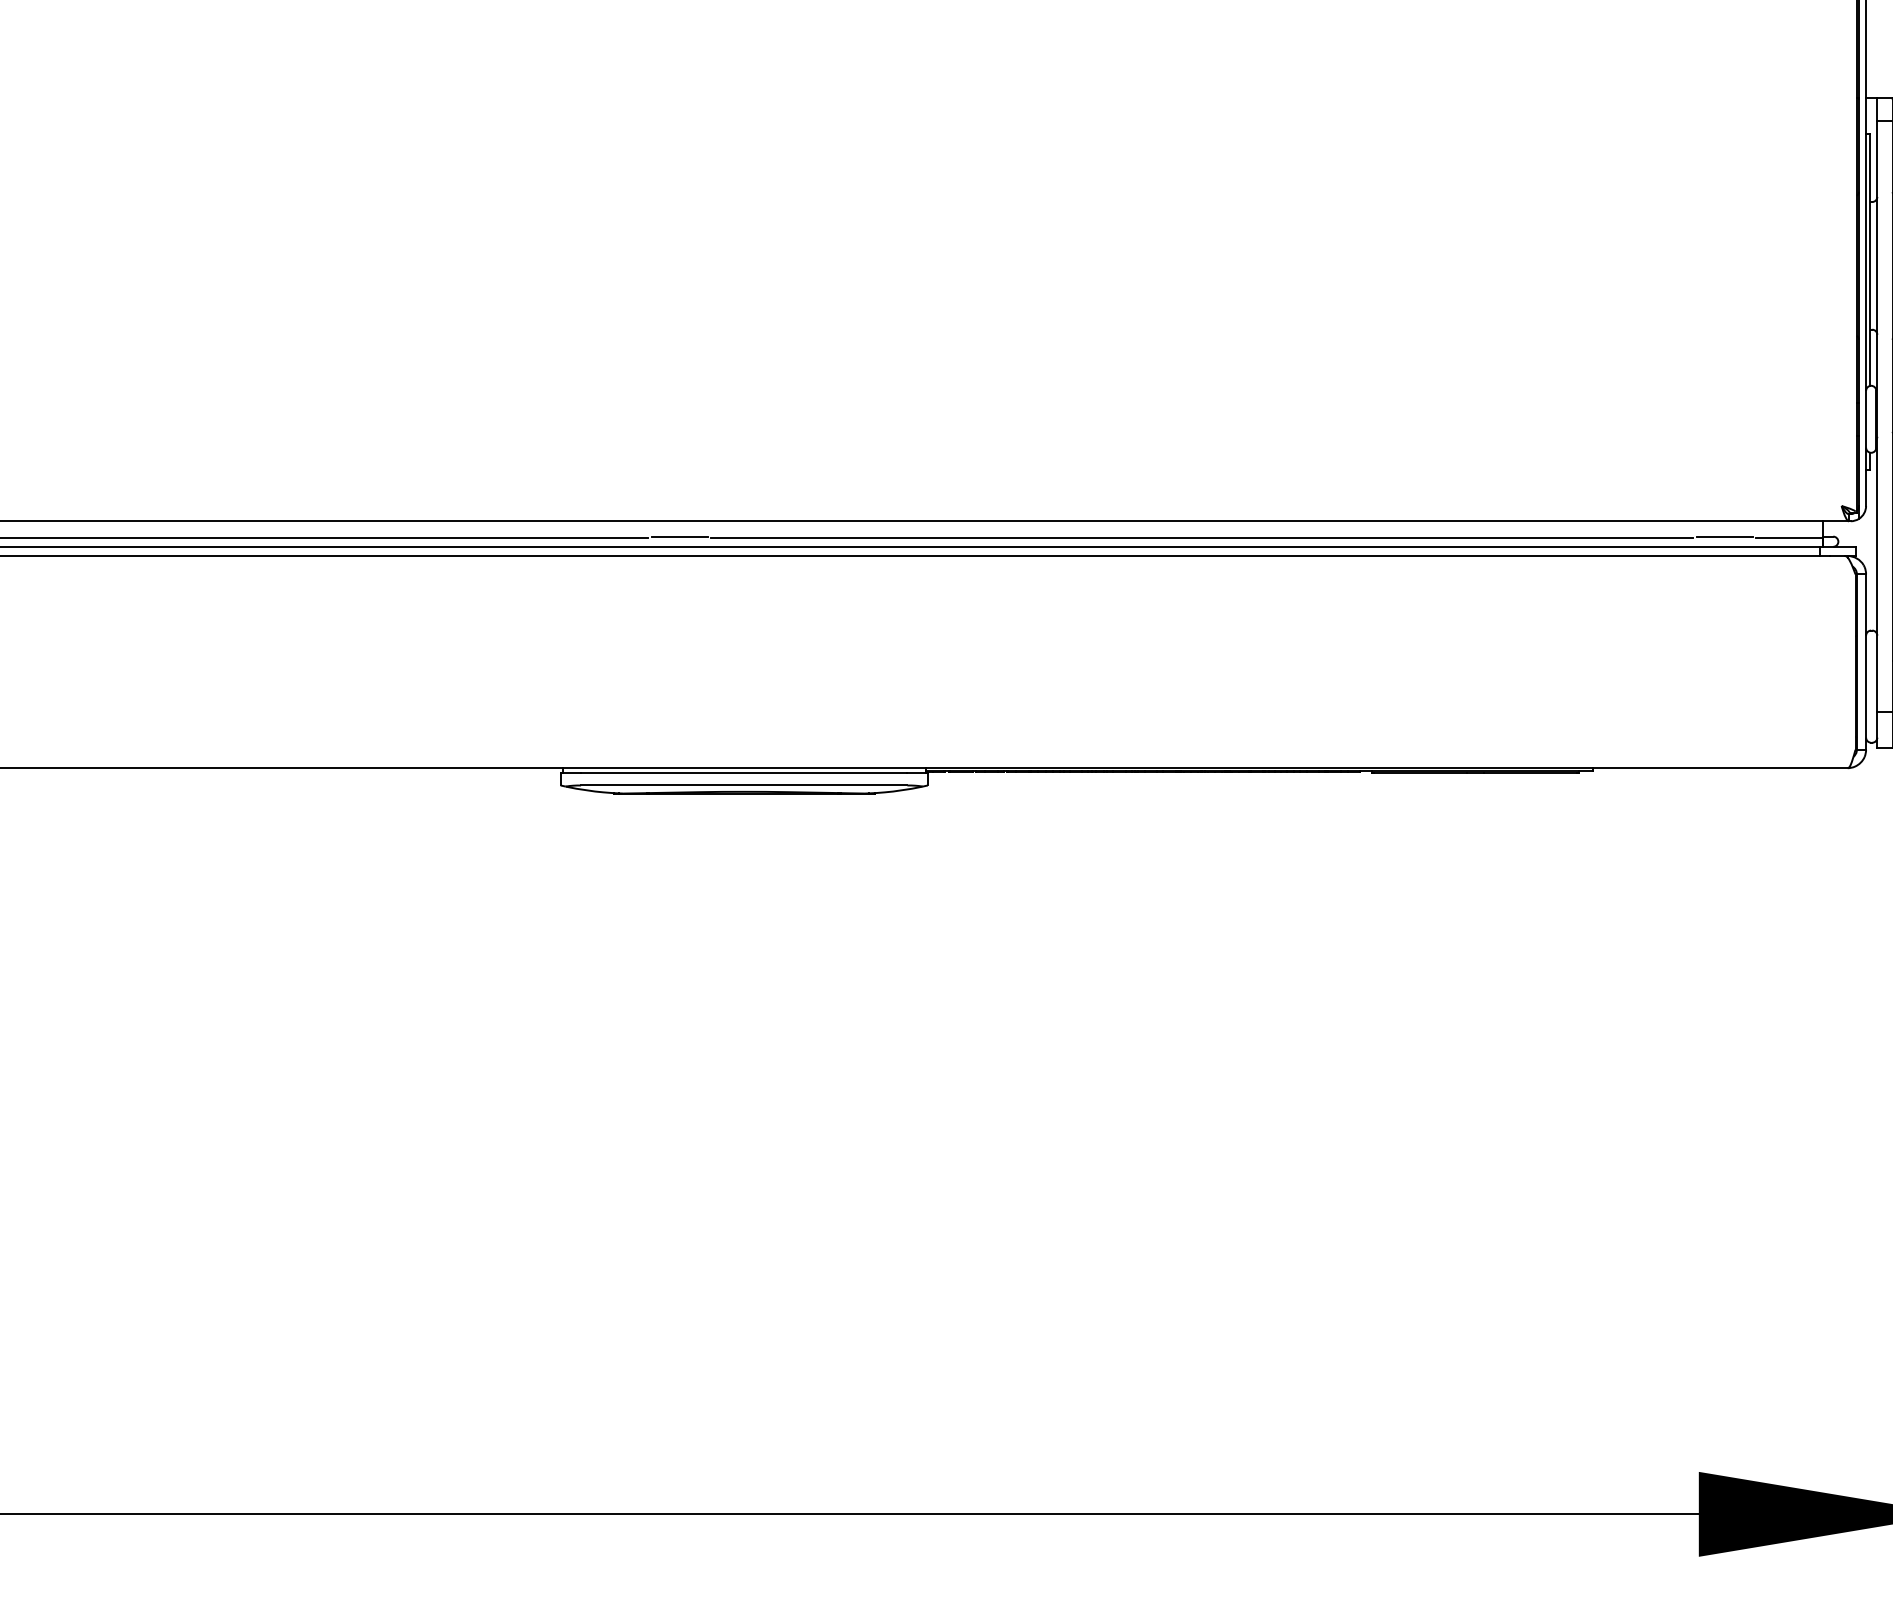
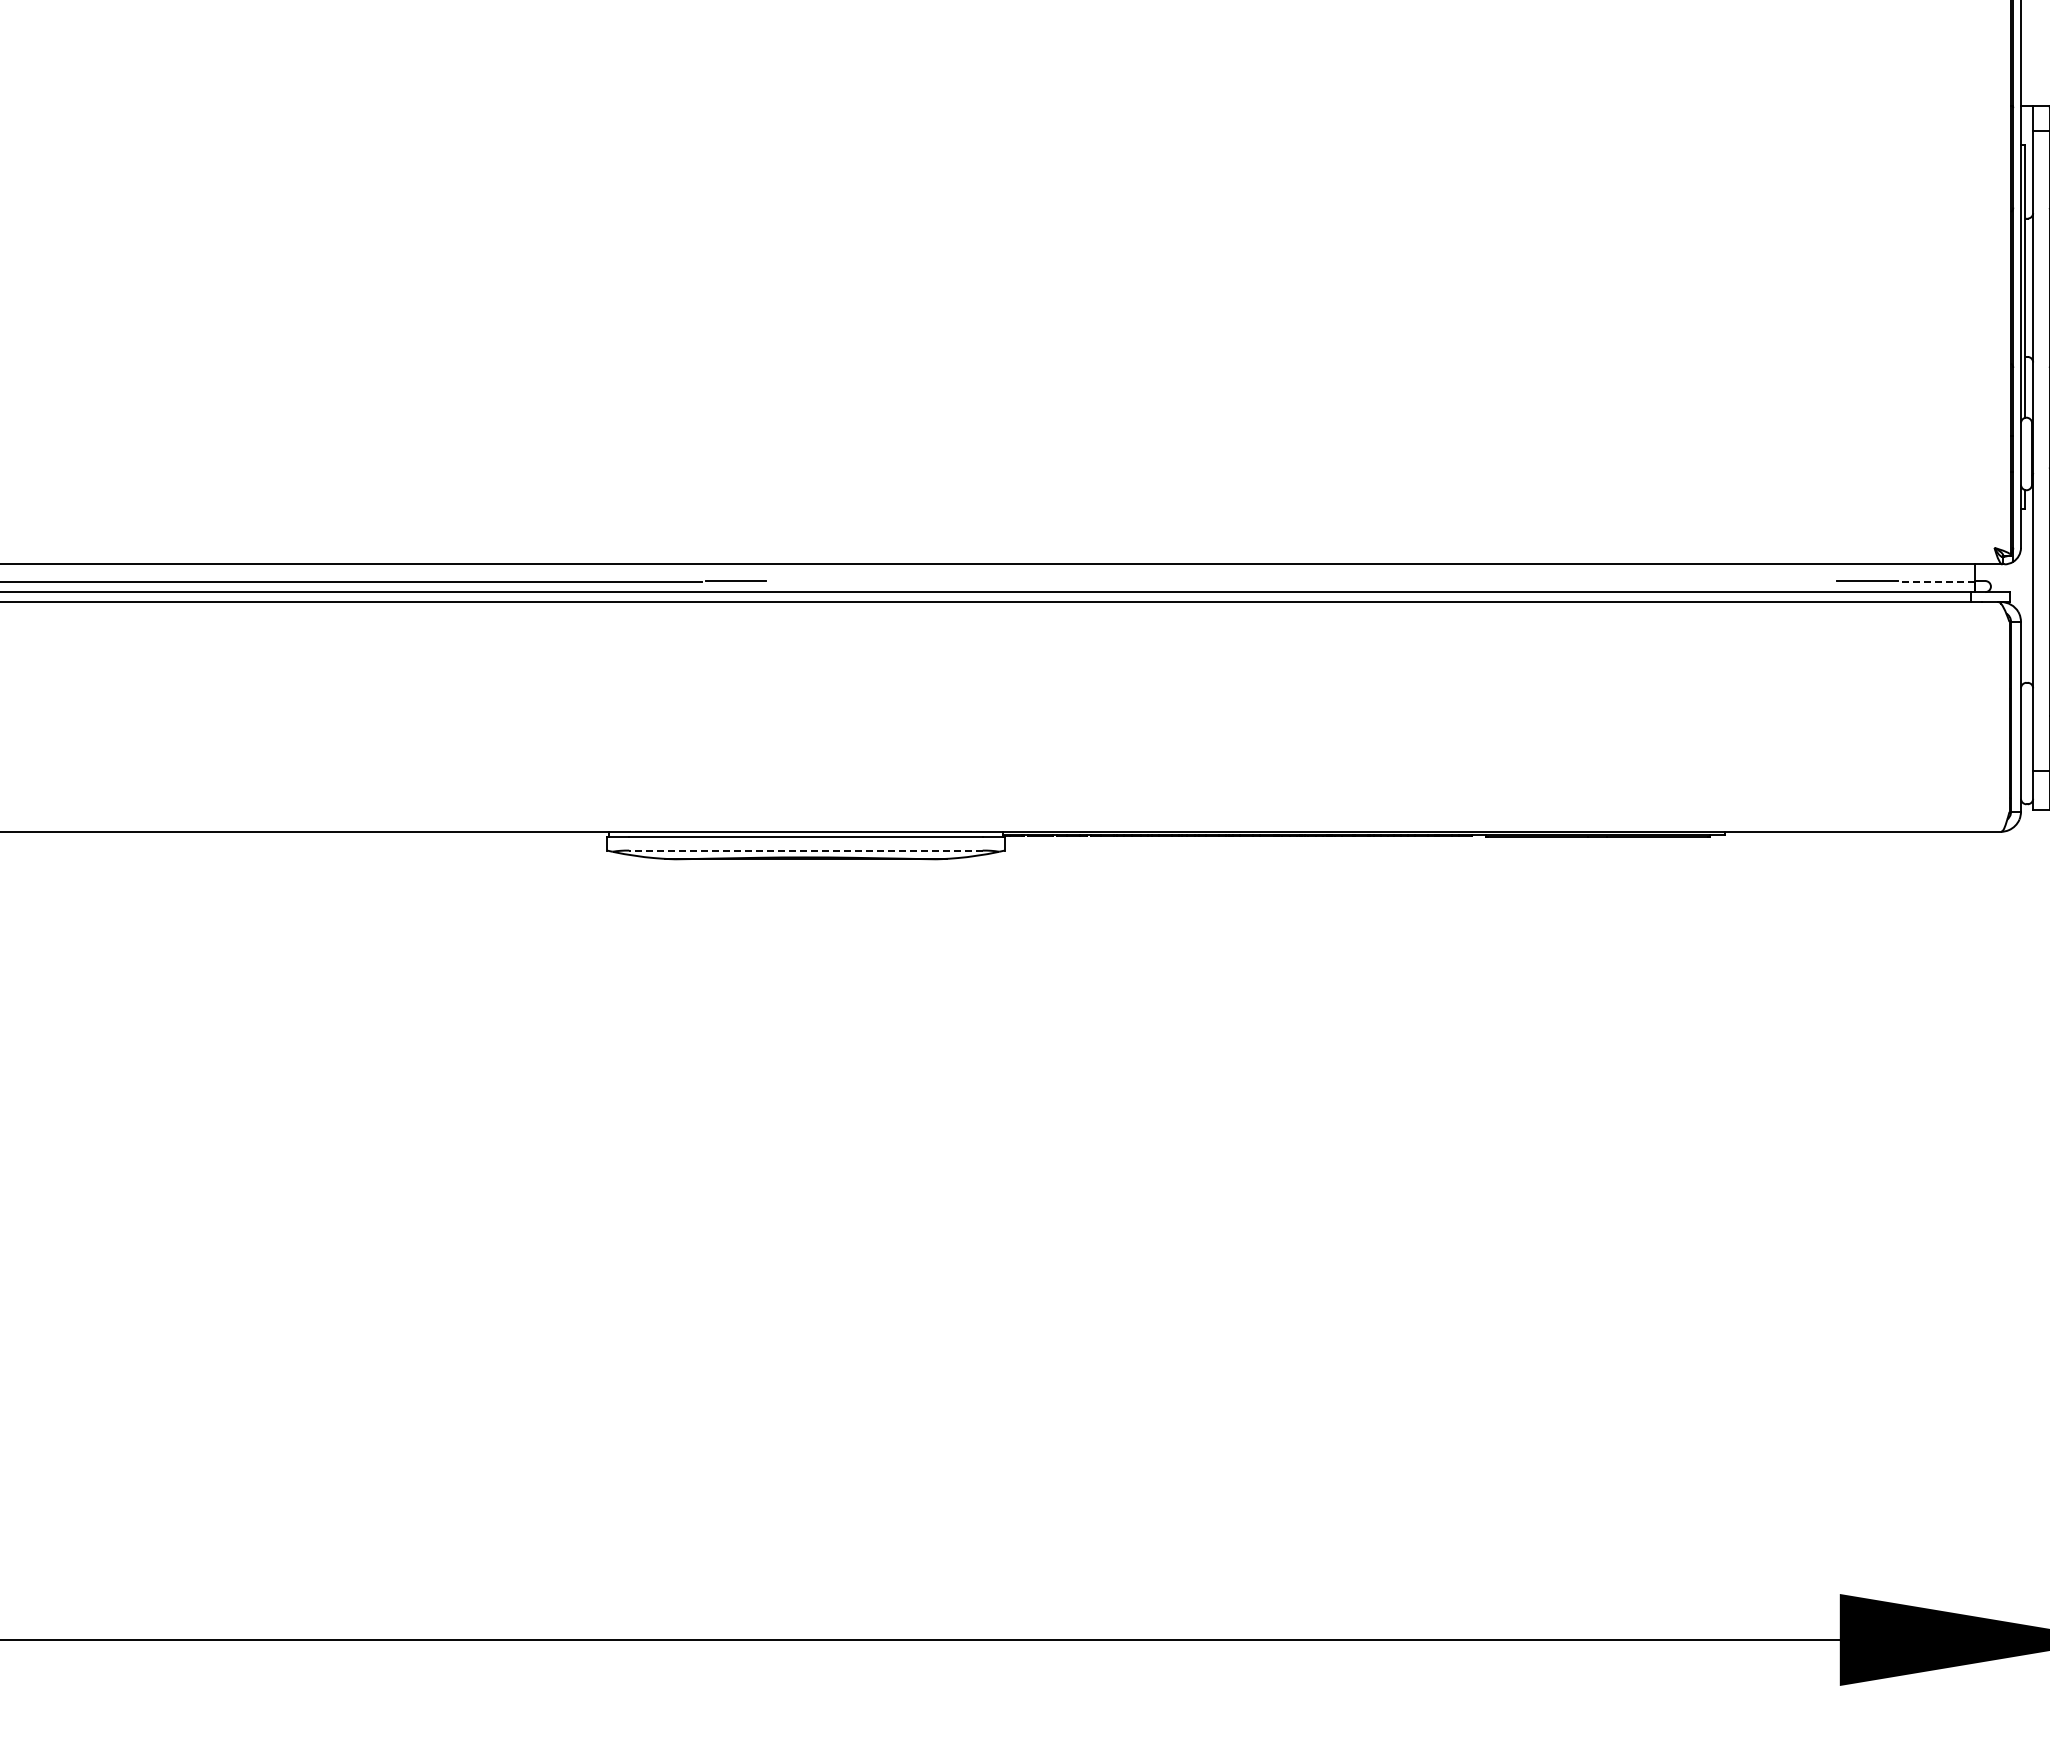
line: (1201, 537) -> (1301, 582), removed
line: (1789, 537) -> (1938, 582), solid -> dashed
line: (743, 785) -> (805, 850), solid -> dashed

